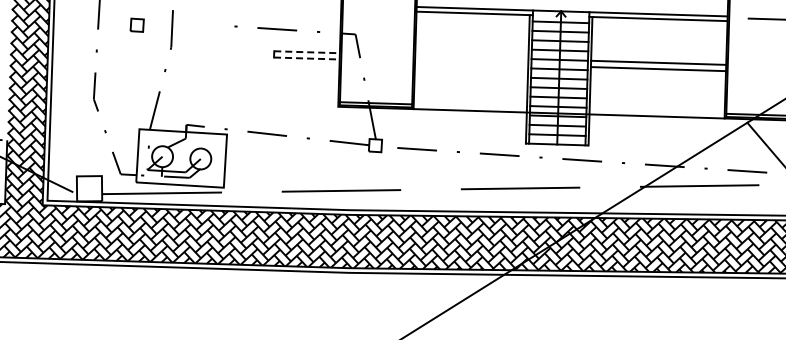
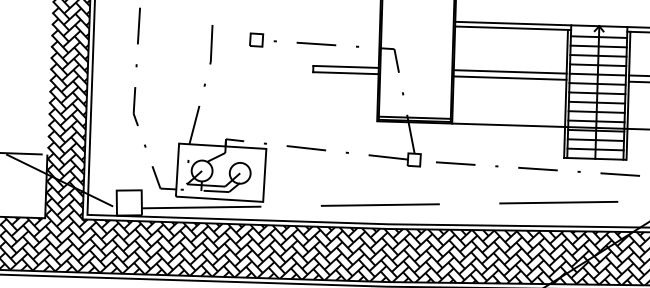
part: (136, 24) -> (255, 39), moved
line: (307, 52) -> (346, 67), dashed -> solid
line: (471, 56) -> (509, 71), added
line: (306, 58) -> (345, 73), dashed -> solid
line: (471, 63) -> (509, 78), added

